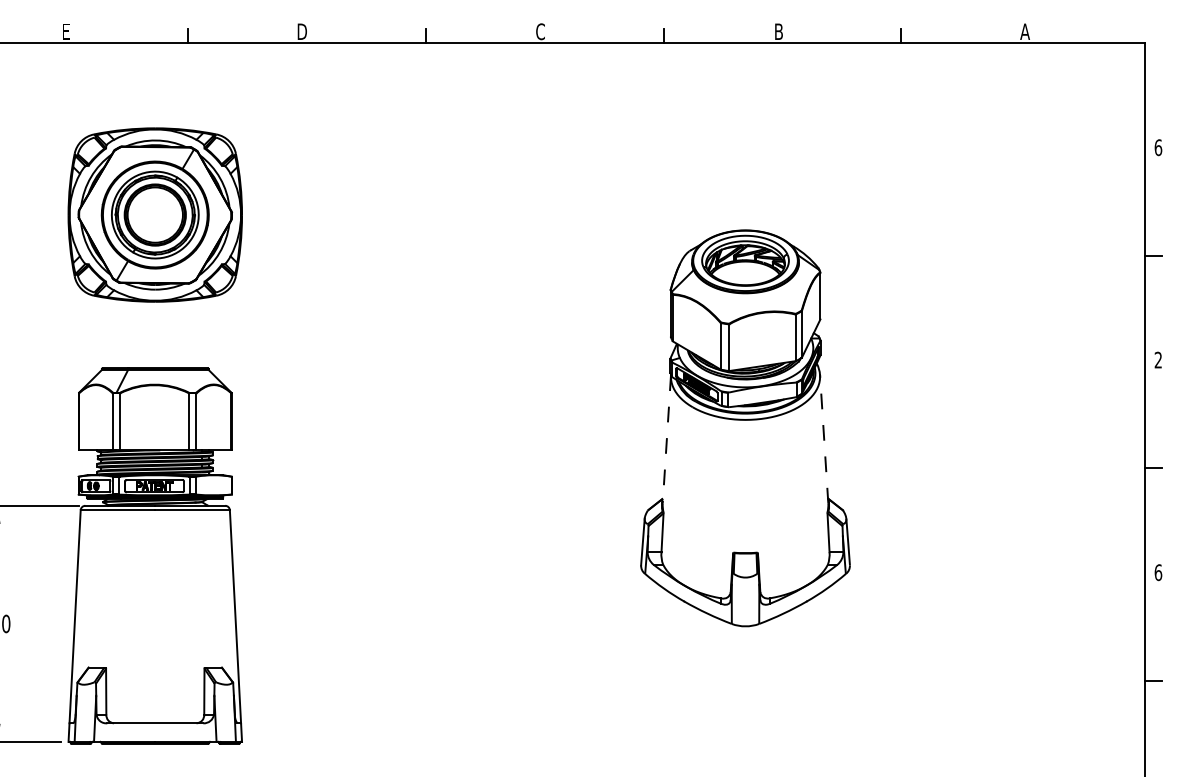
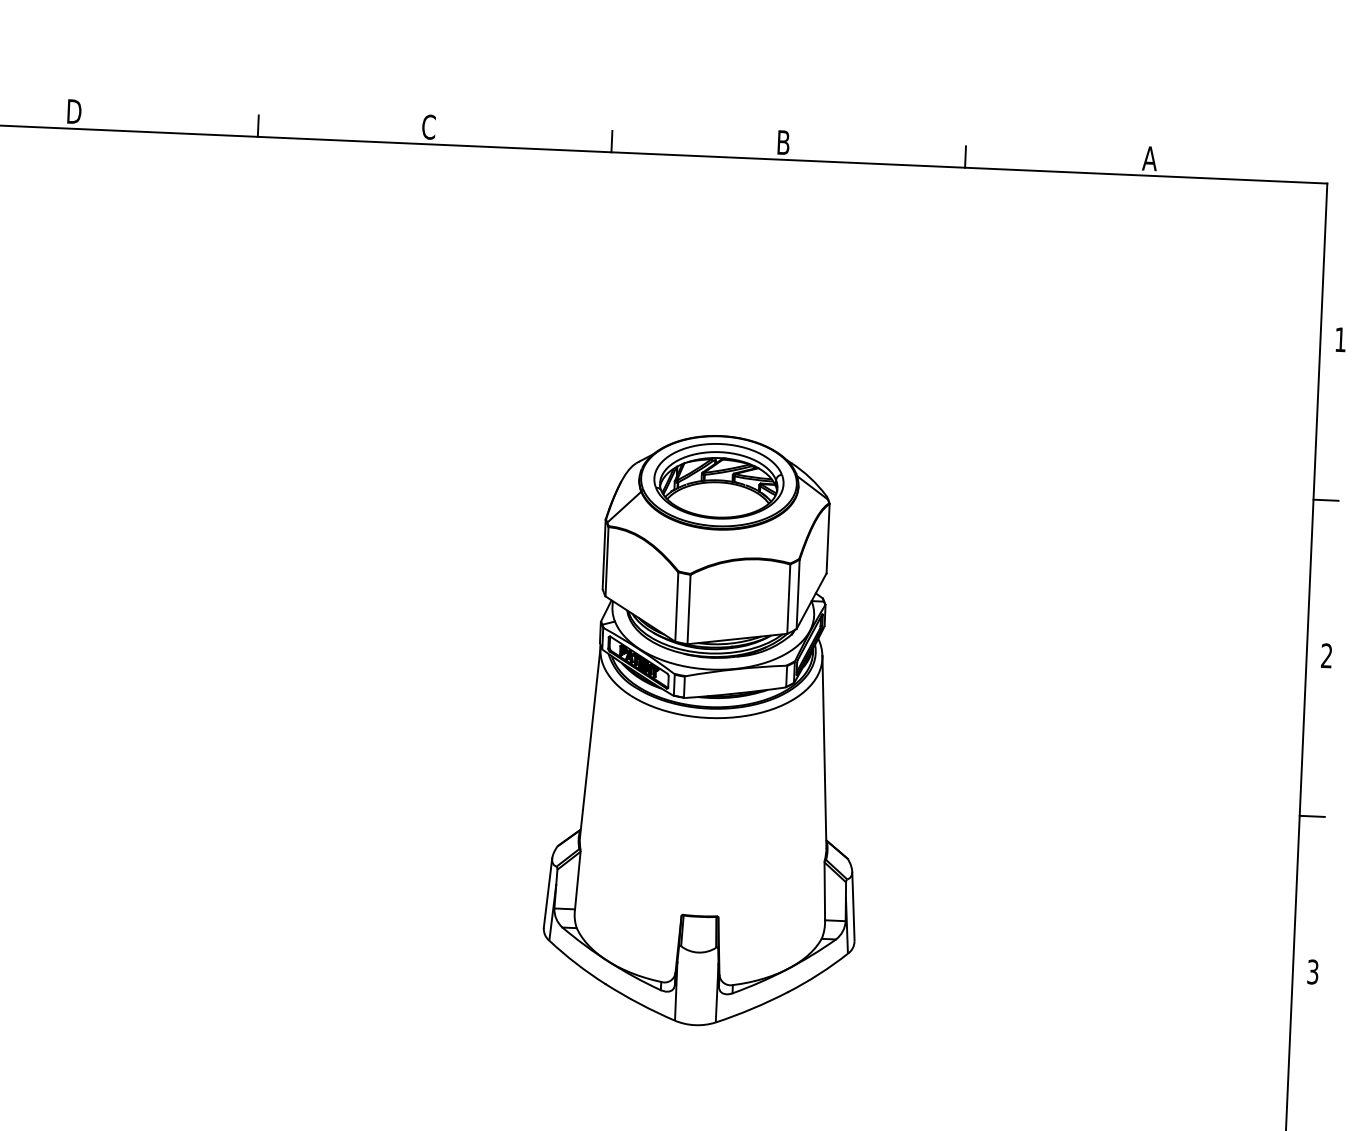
text: (1158, 147) -> (1340, 339), 6 -> 1
line: (824, 438) -> (824, 750), dashed -> solid
line: (666, 439) -> (589, 741), dashed -> solid
text: (1158, 572) -> (1313, 971), 6 -> 3

